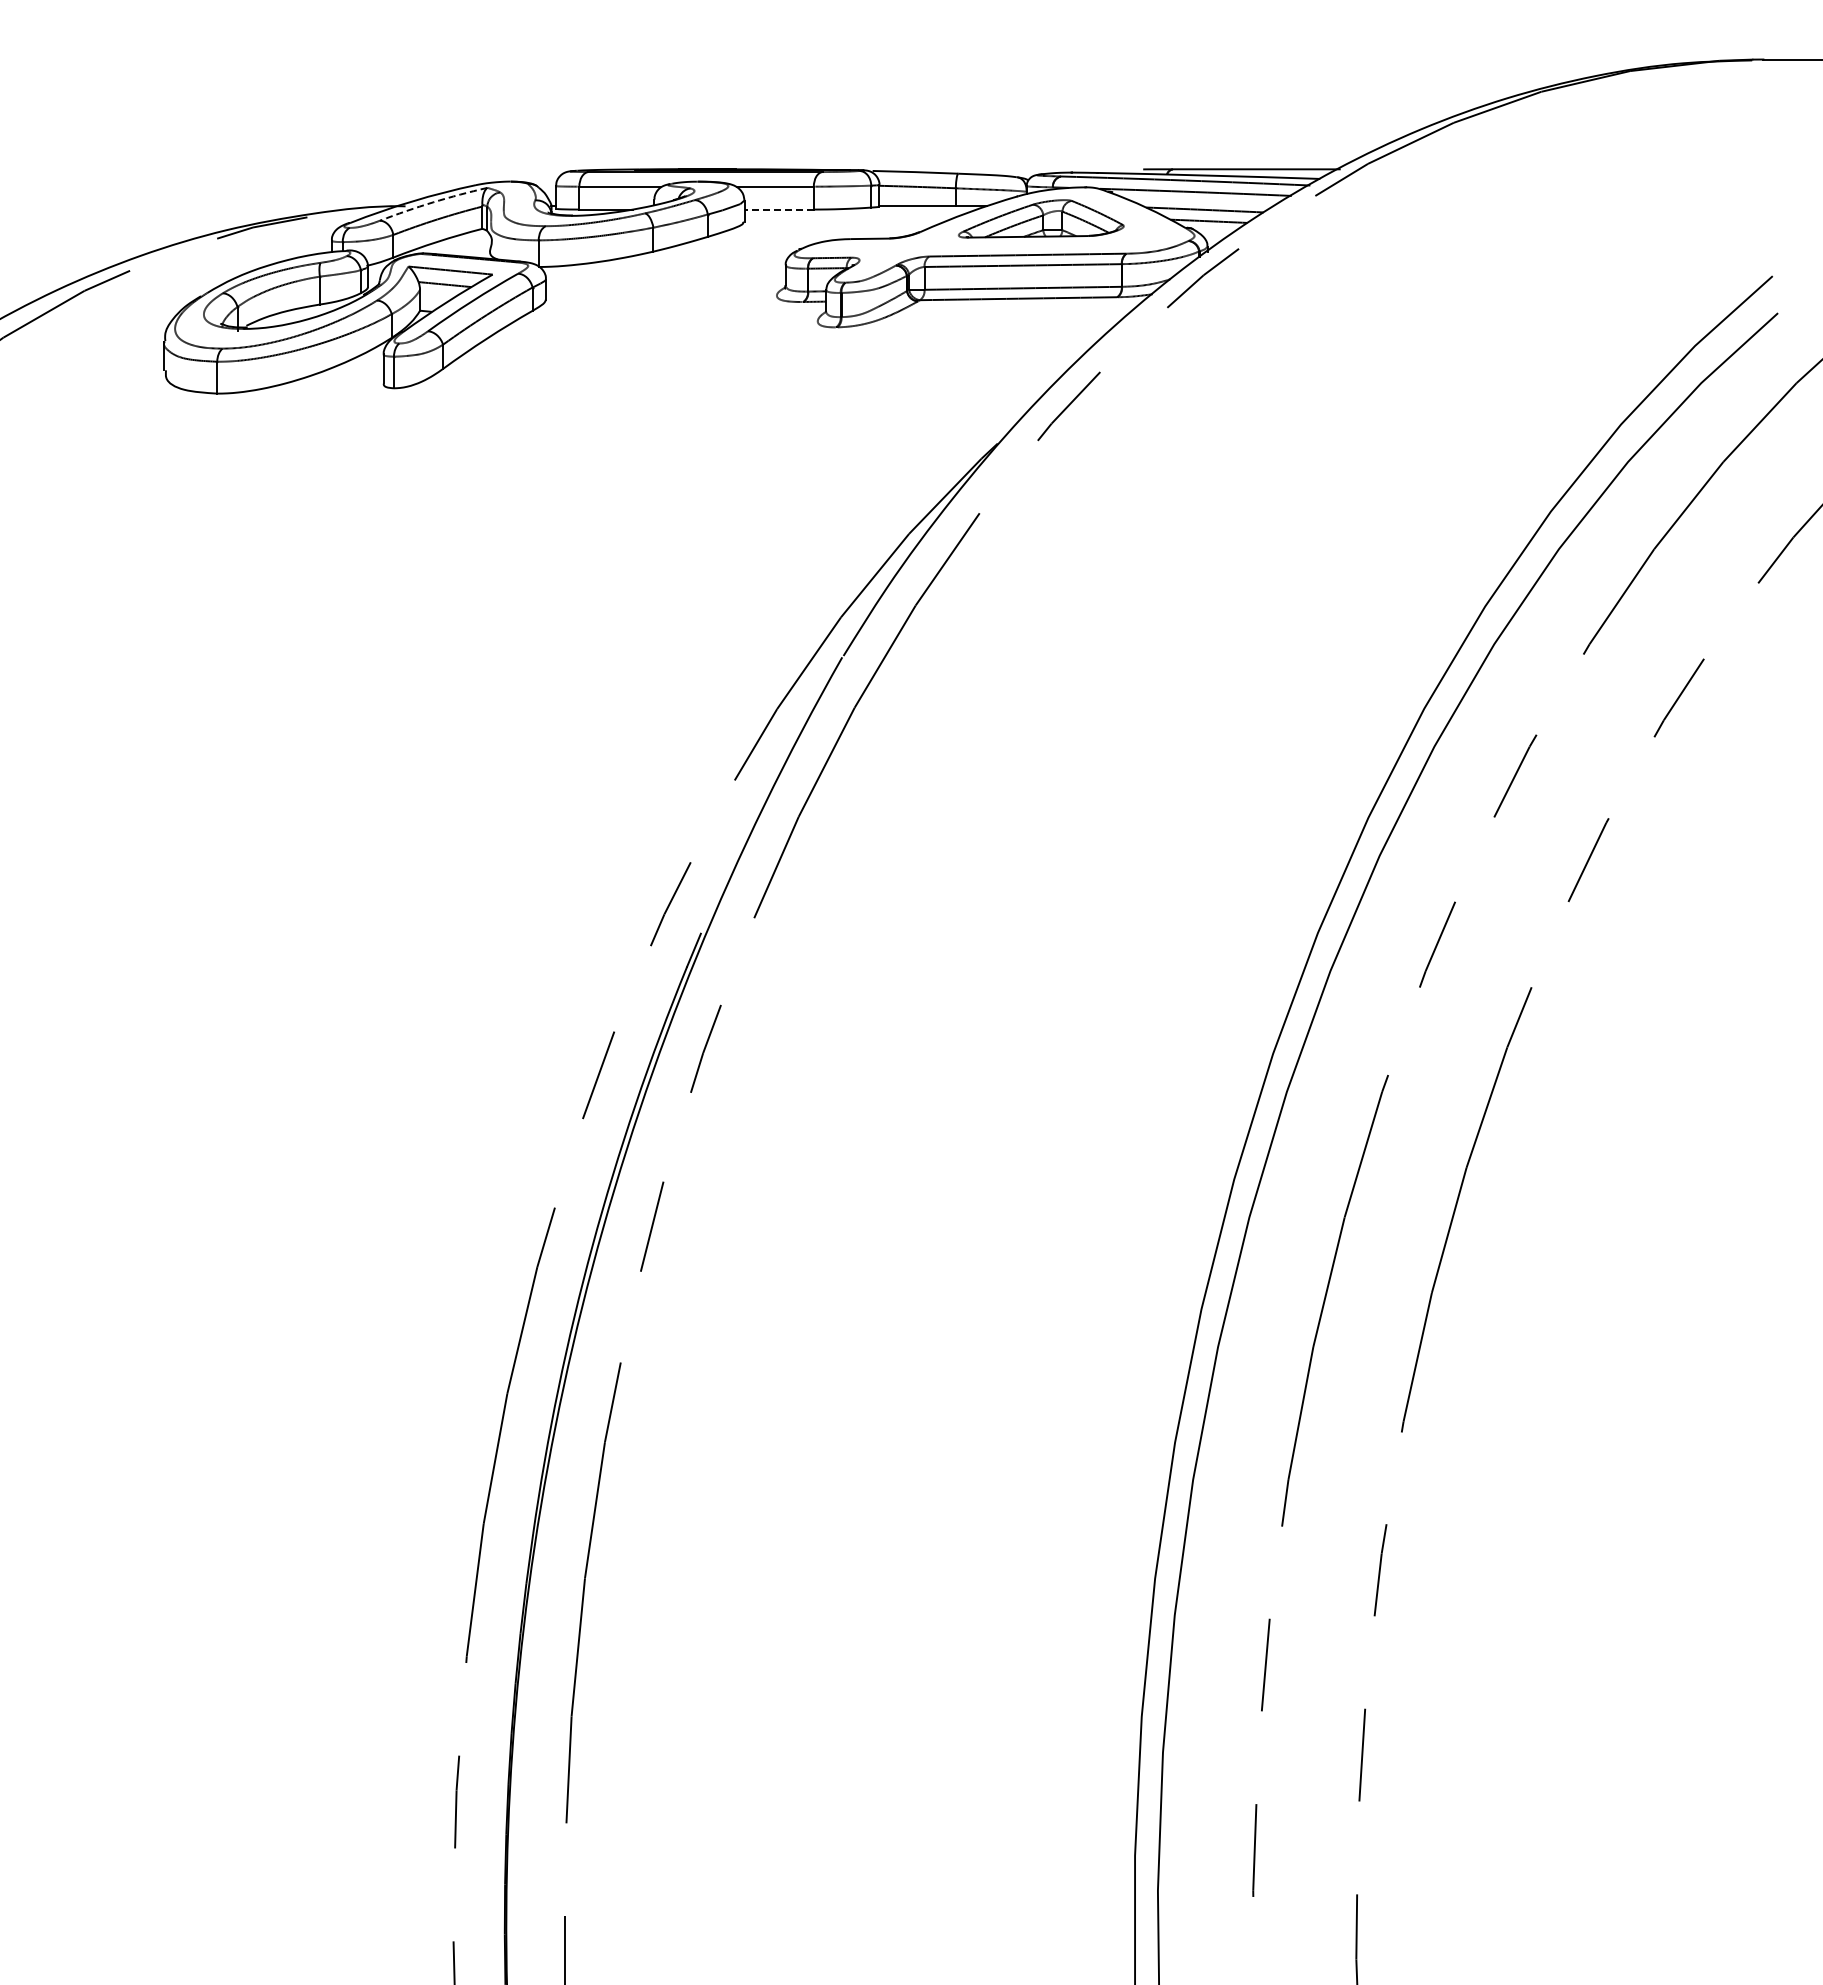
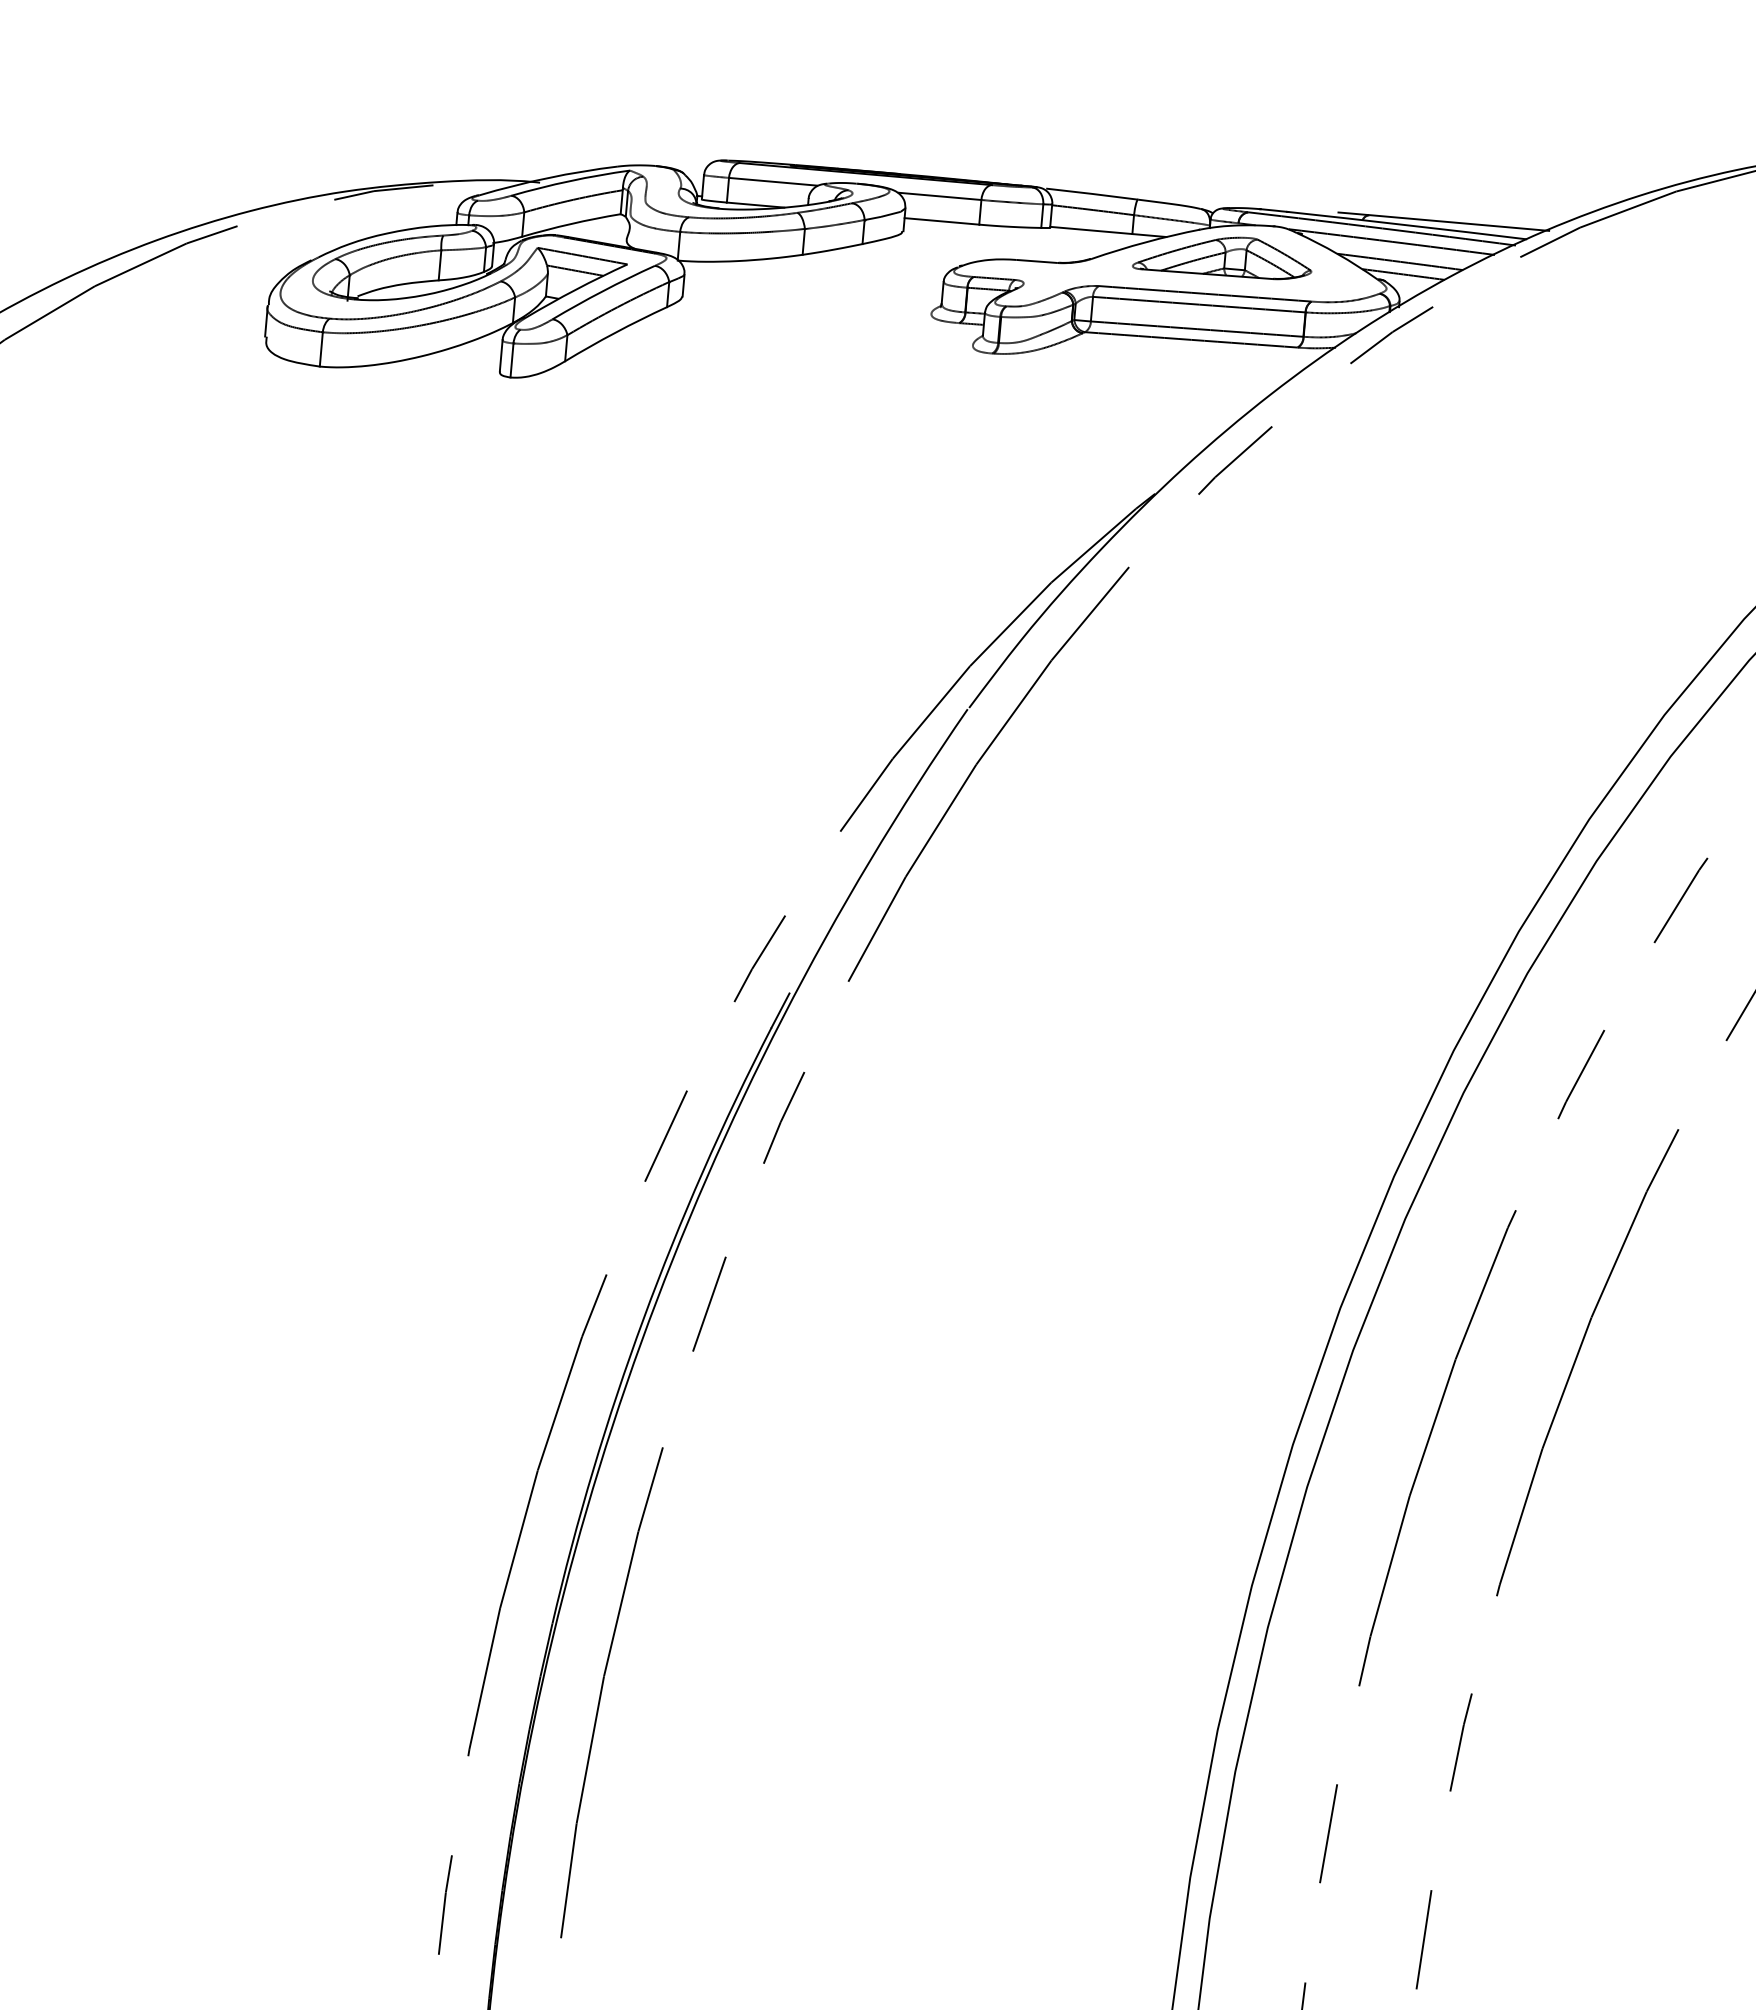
arc: (433, 202) -> (570, 181), dashed -> solid
line: (779, 209) -> (942, 221), dashed -> solid

